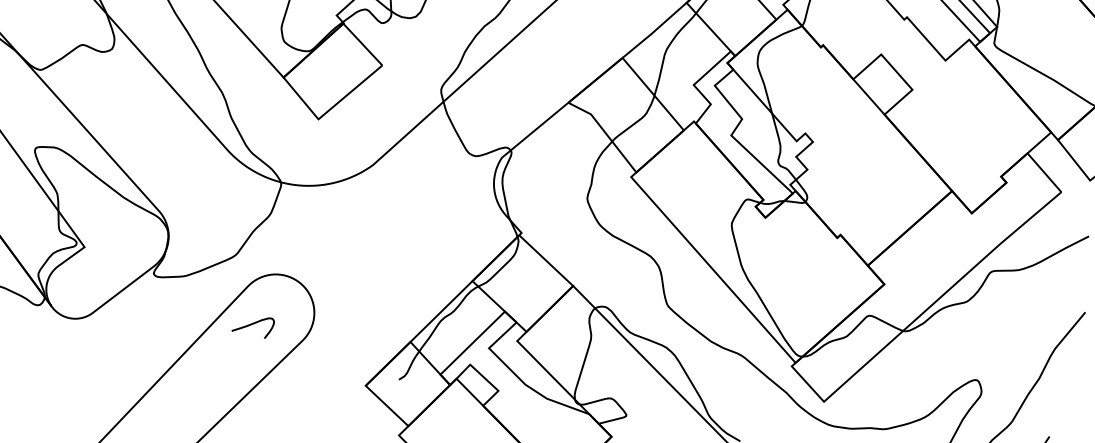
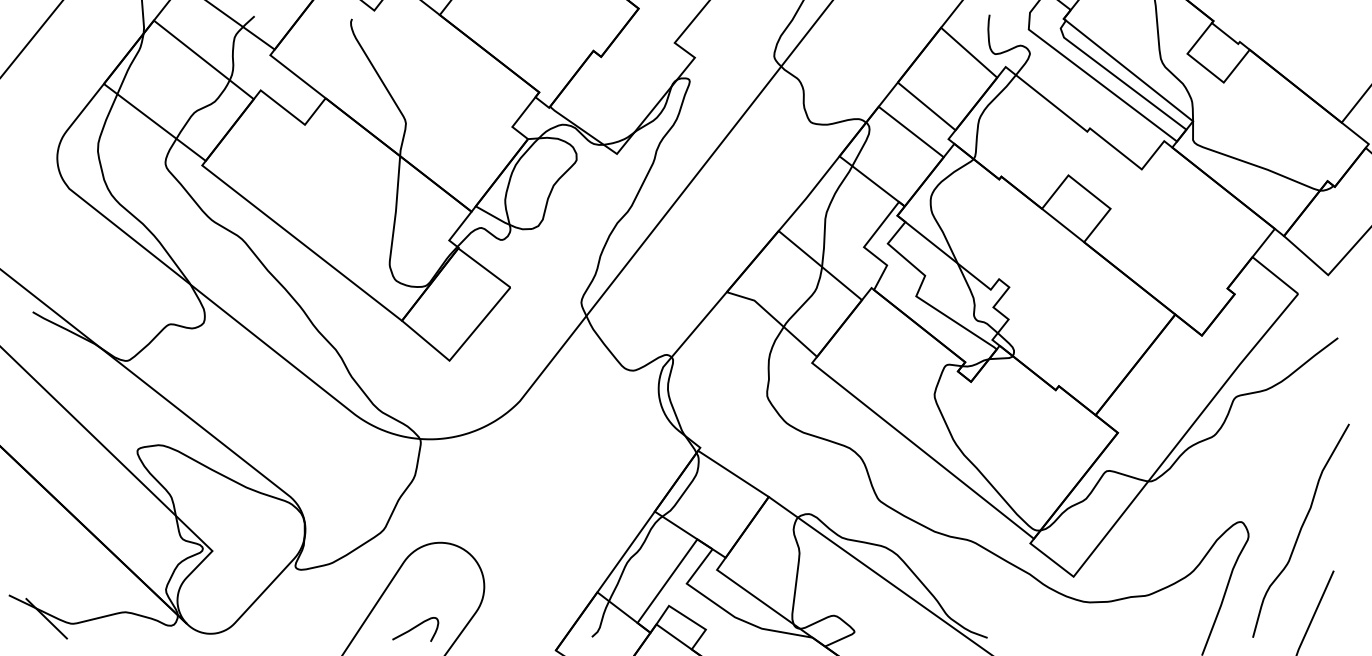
curve: (253, 324) -> (415, 628), moved

